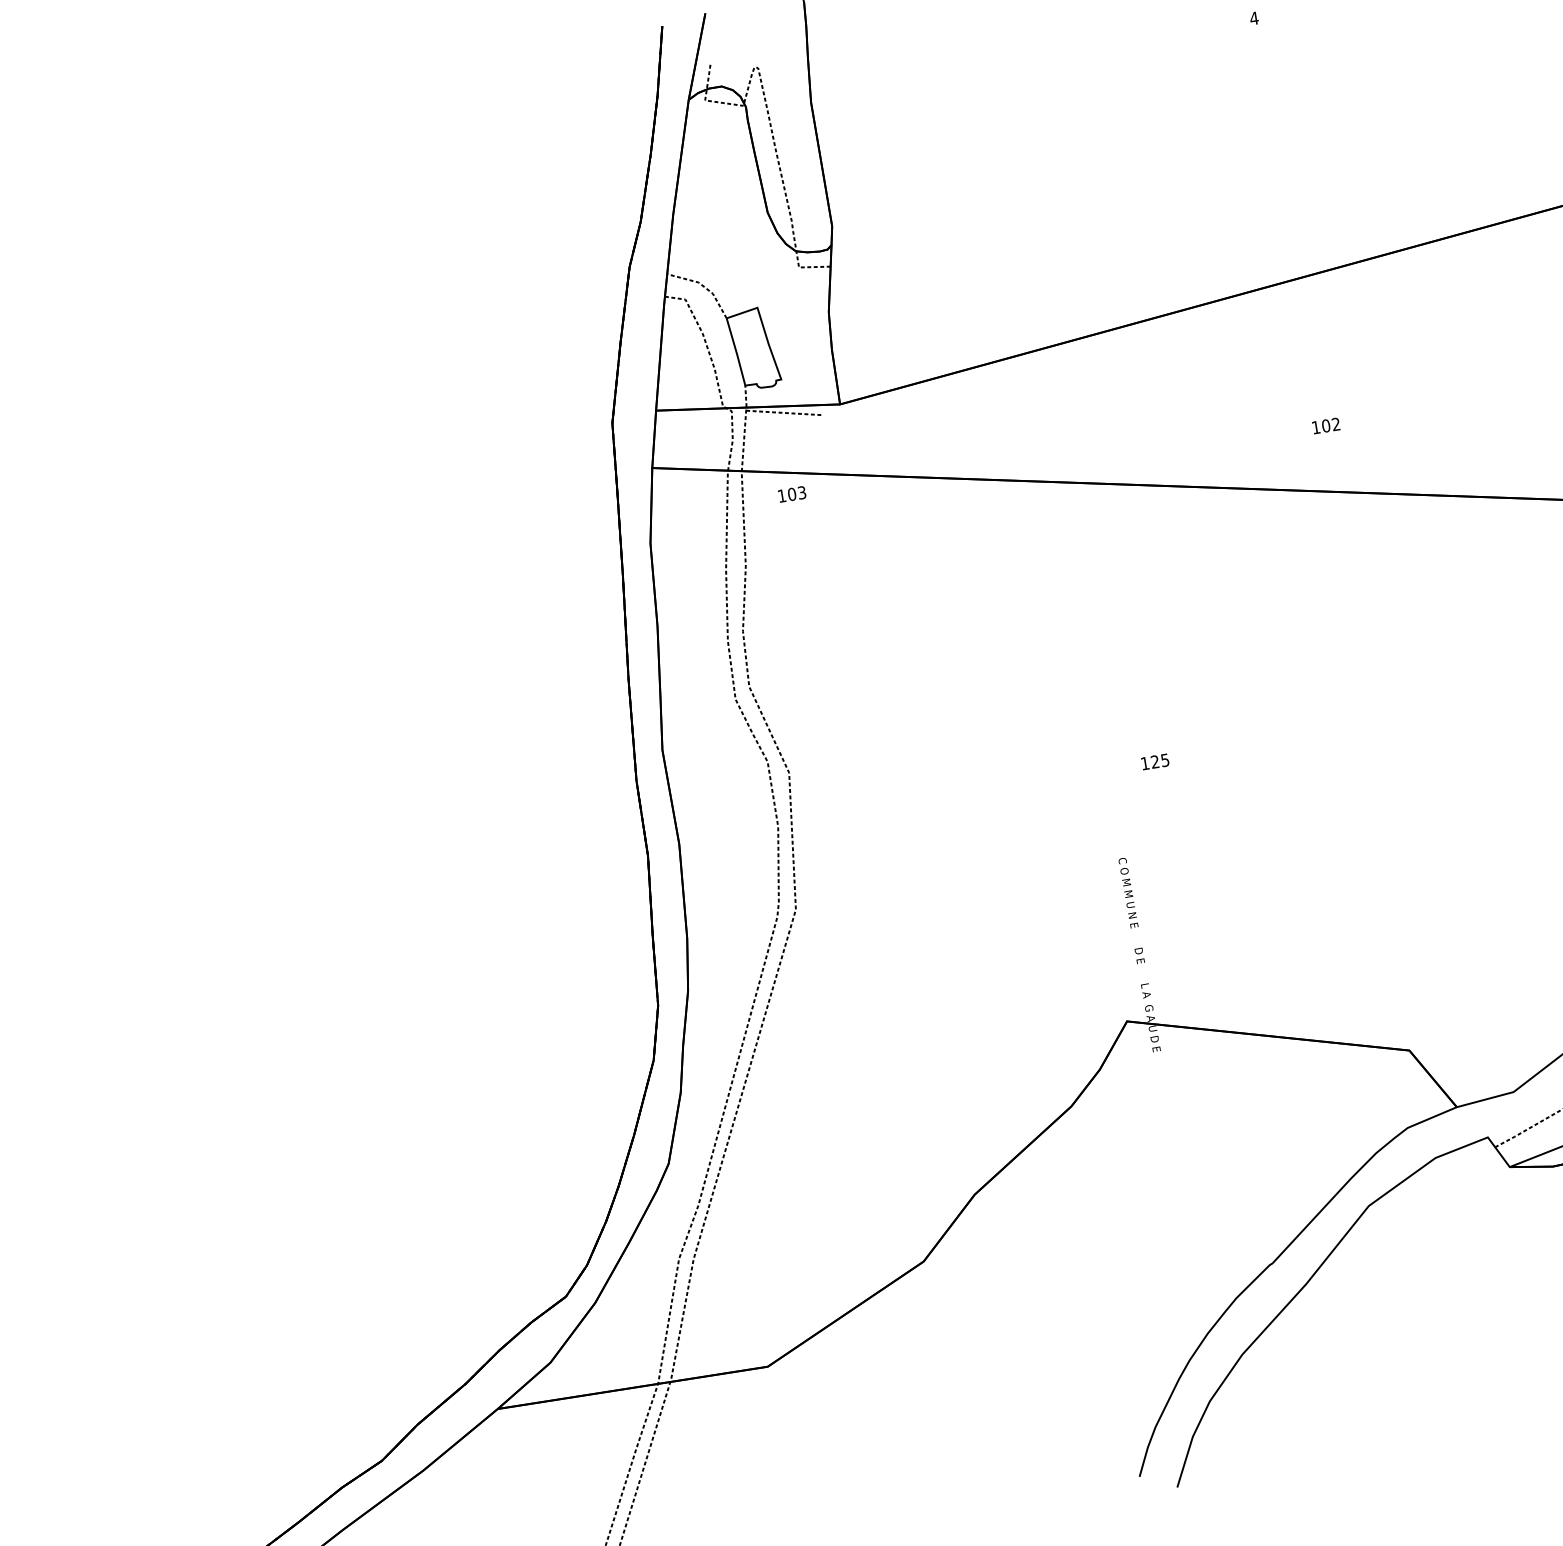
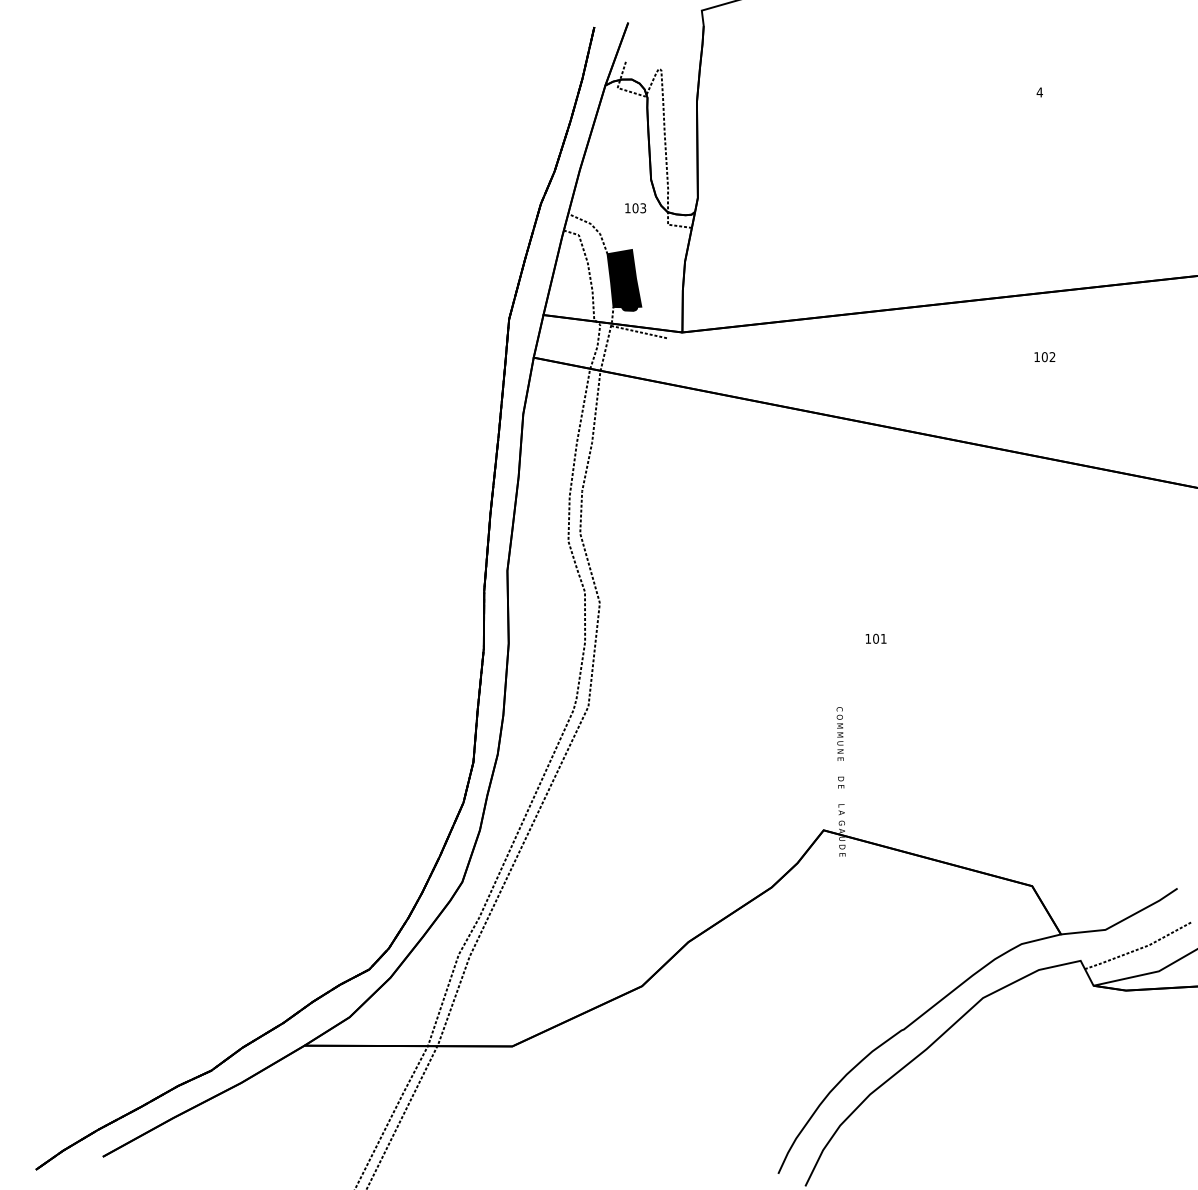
fill: (753, 347) -> (624, 279), added
text: (1325, 426) -> (1044, 357), moved
text: (792, 494) -> (635, 208), moved
text: (1159, 760) -> (879, 638), 125 -> 101

